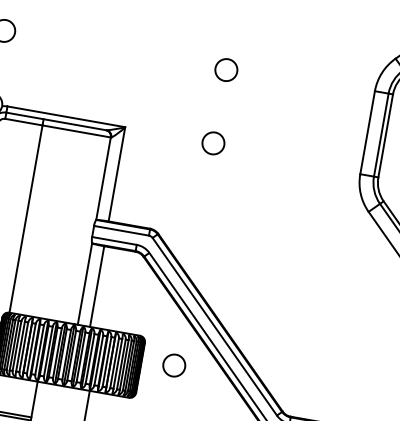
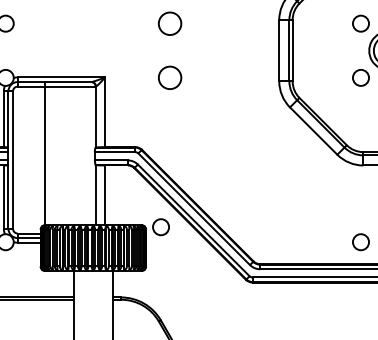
circle: (225, 69) -> (169, 23), size x1.4
circle: (212, 142) -> (169, 77), size x1.4
circle: (173, 365) -> (160, 227), moved

